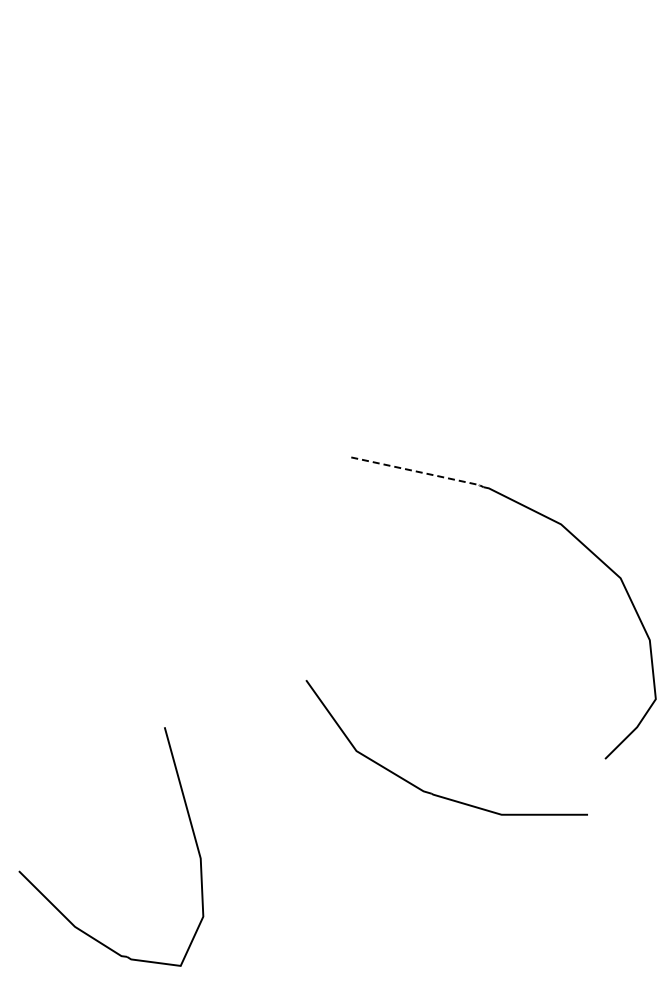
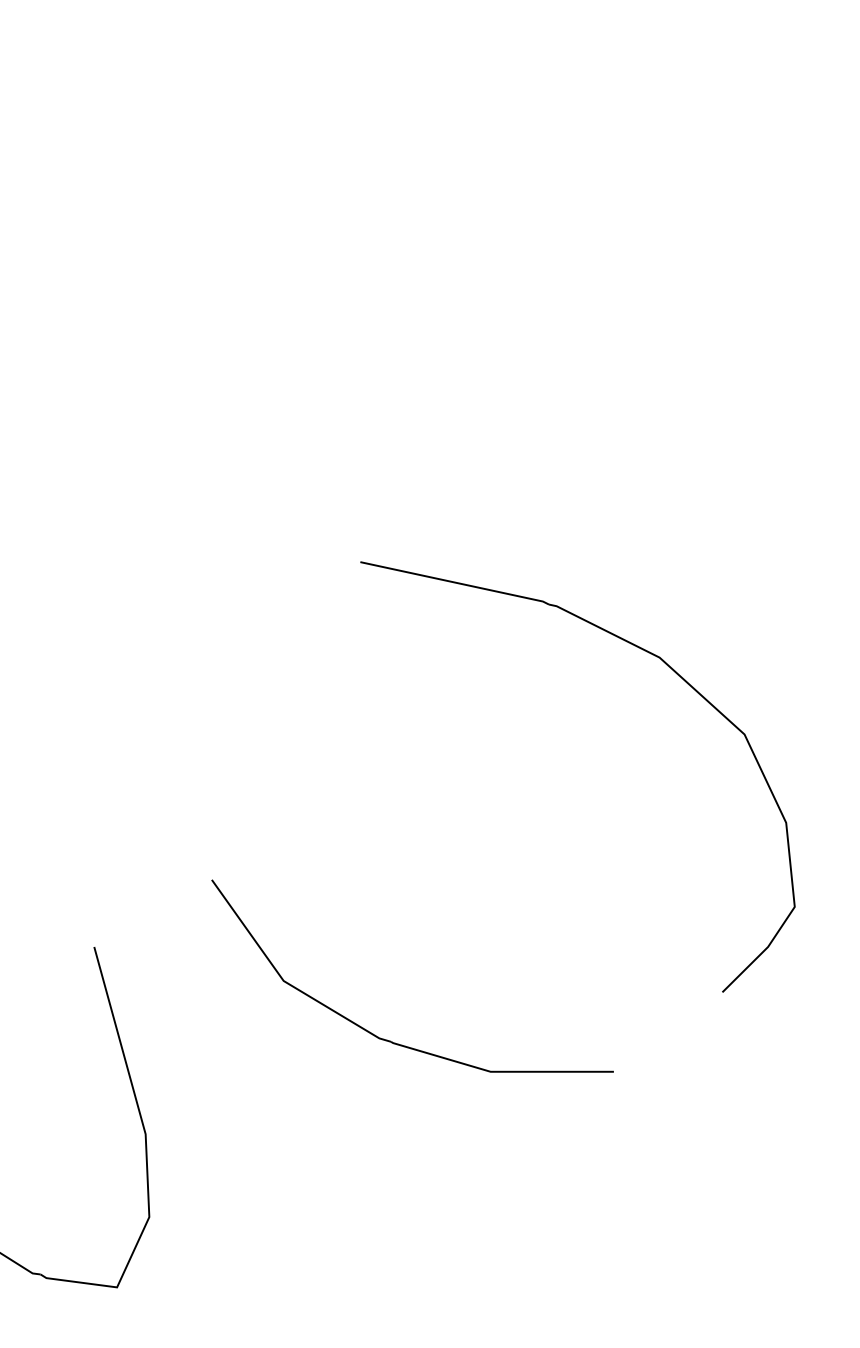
line: (418, 471) -> (456, 582), dashed -> solid
part: (431, 792) -> (390, 1040), moved

